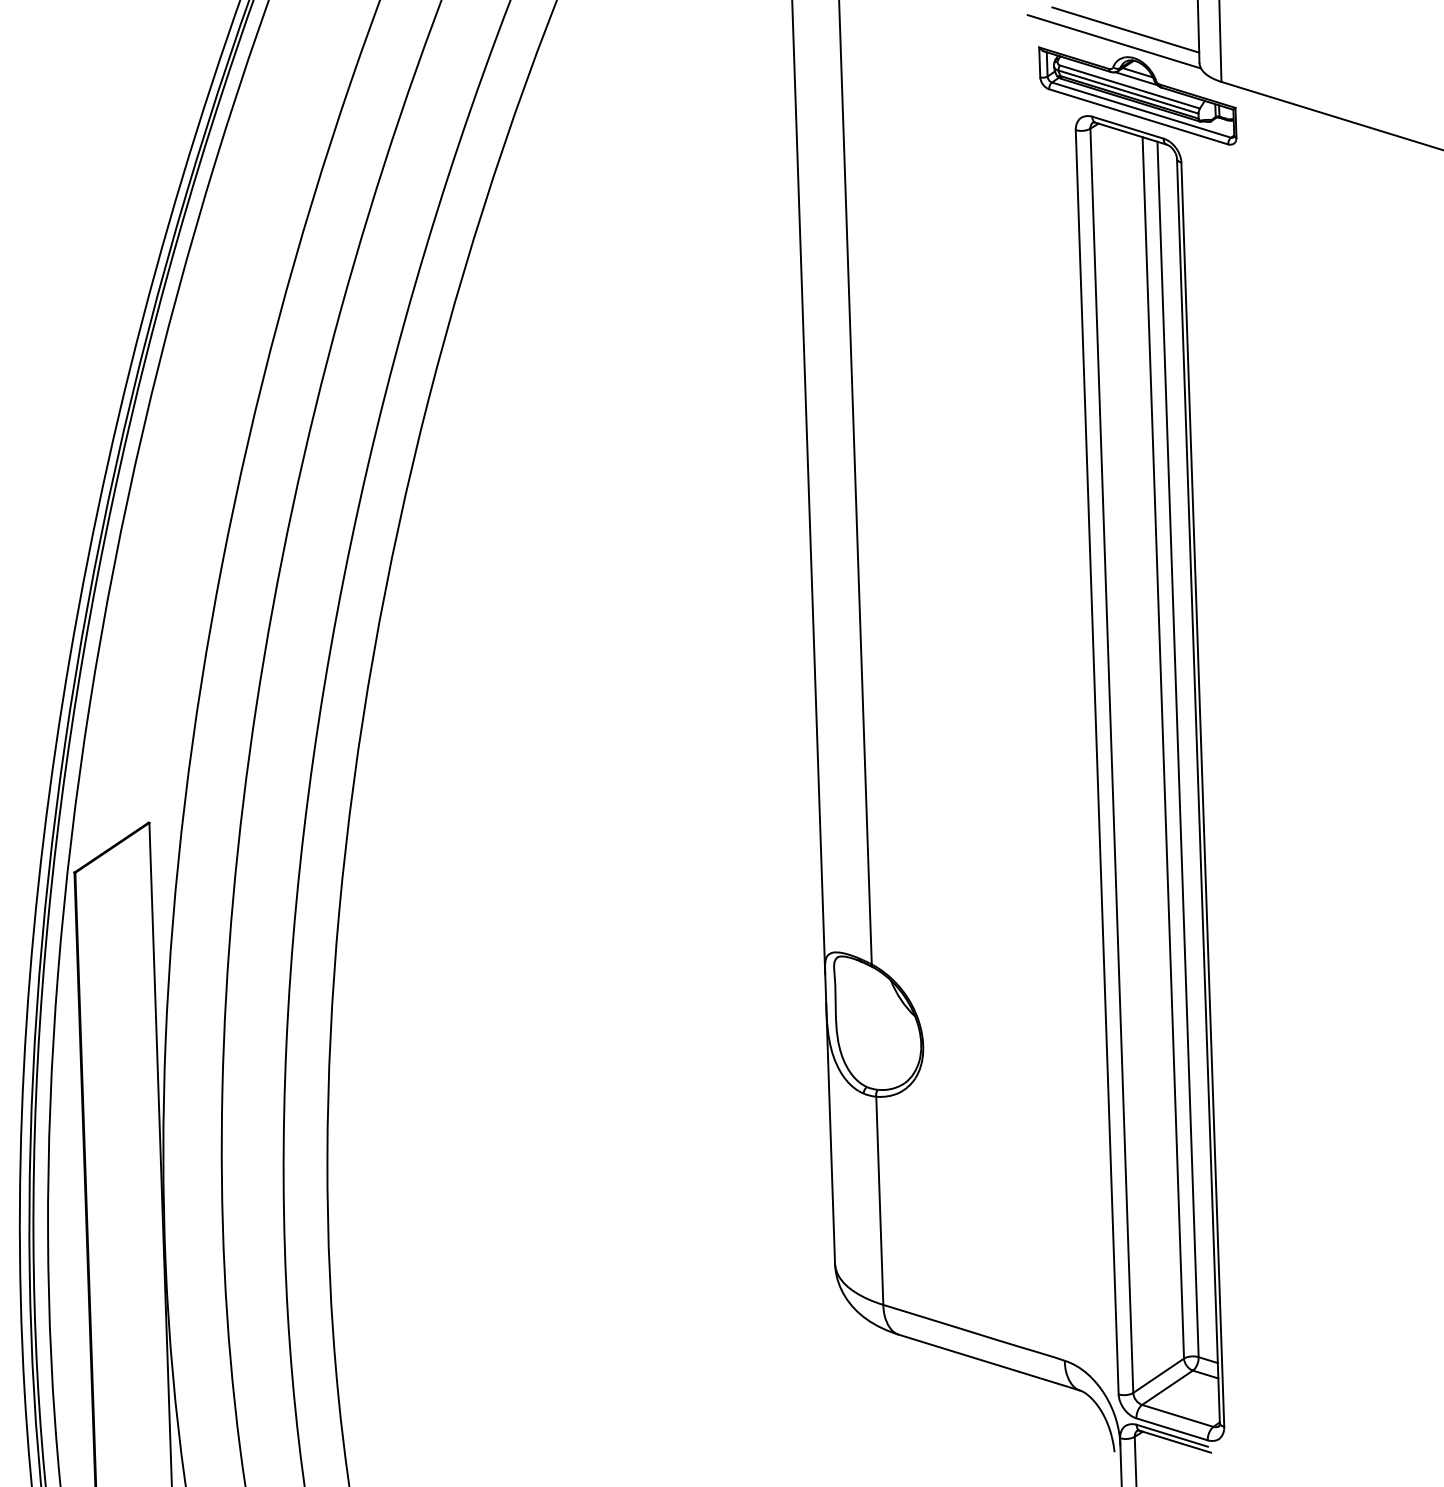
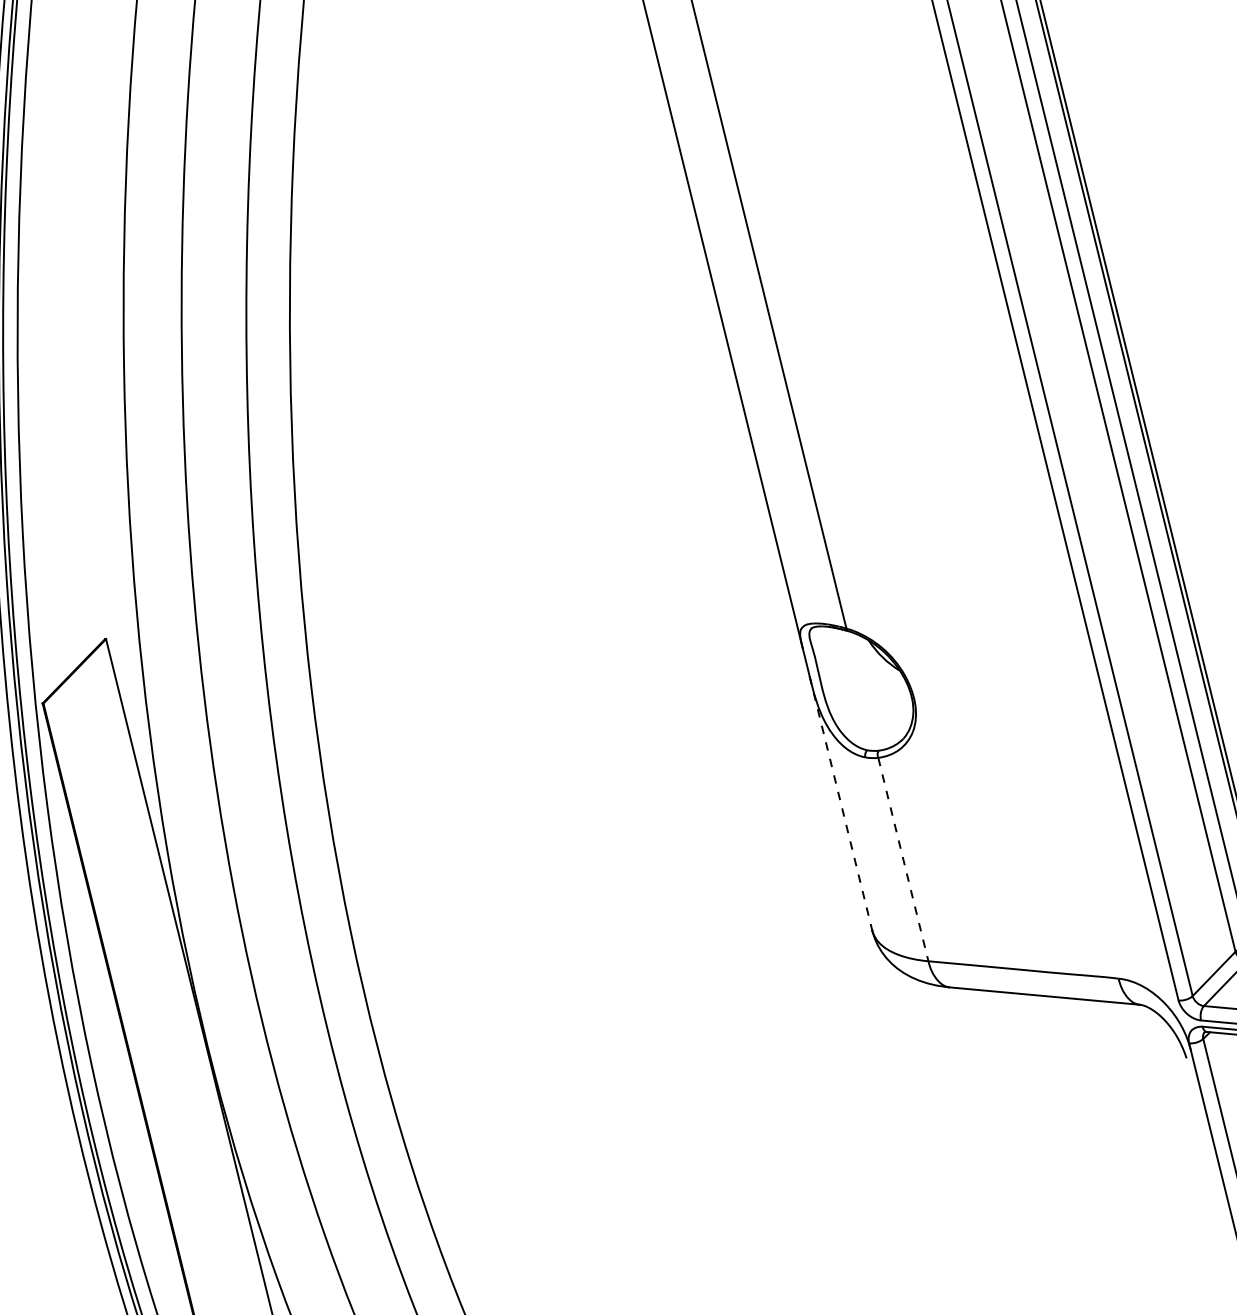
line: (830, 1133) -> (840, 803), solid -> dashed
line: (879, 1201) -> (903, 860), solid -> dashed

